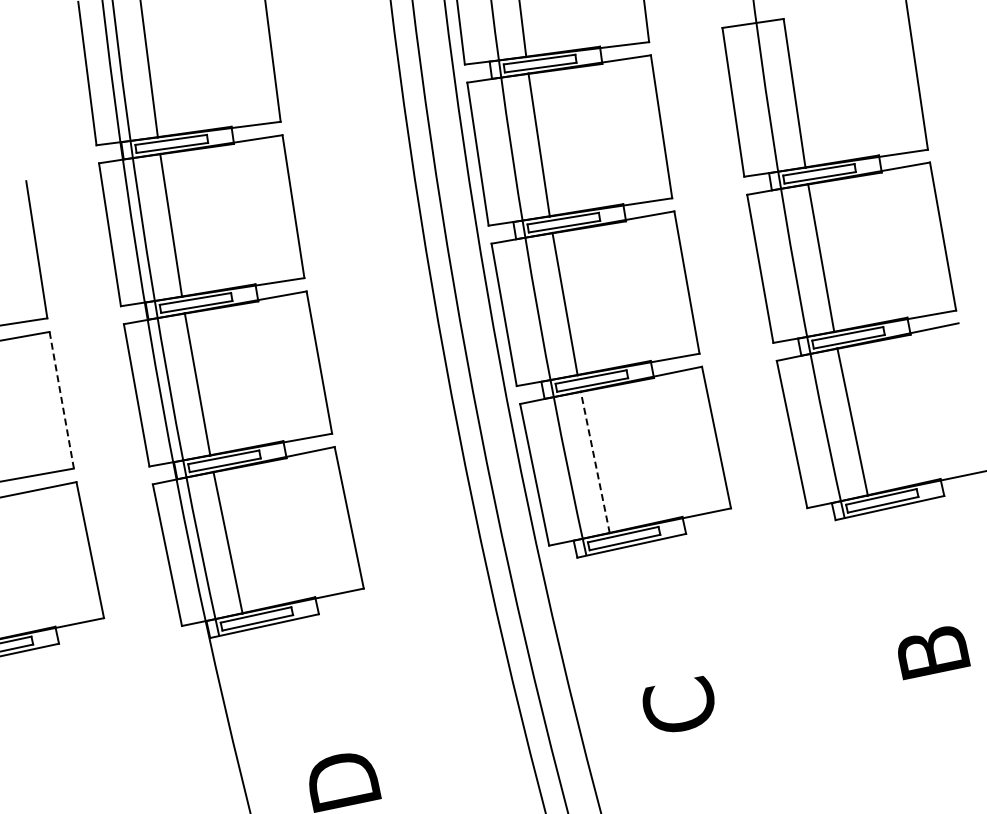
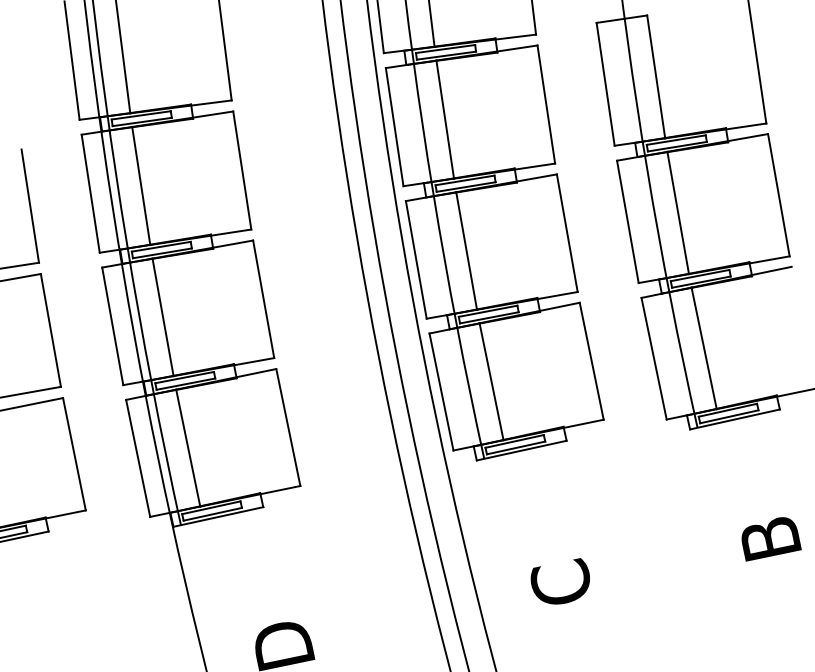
line: (61, 400) -> (50, 330), dashed -> solid
line: (595, 461) -> (491, 381), dashed -> solid

